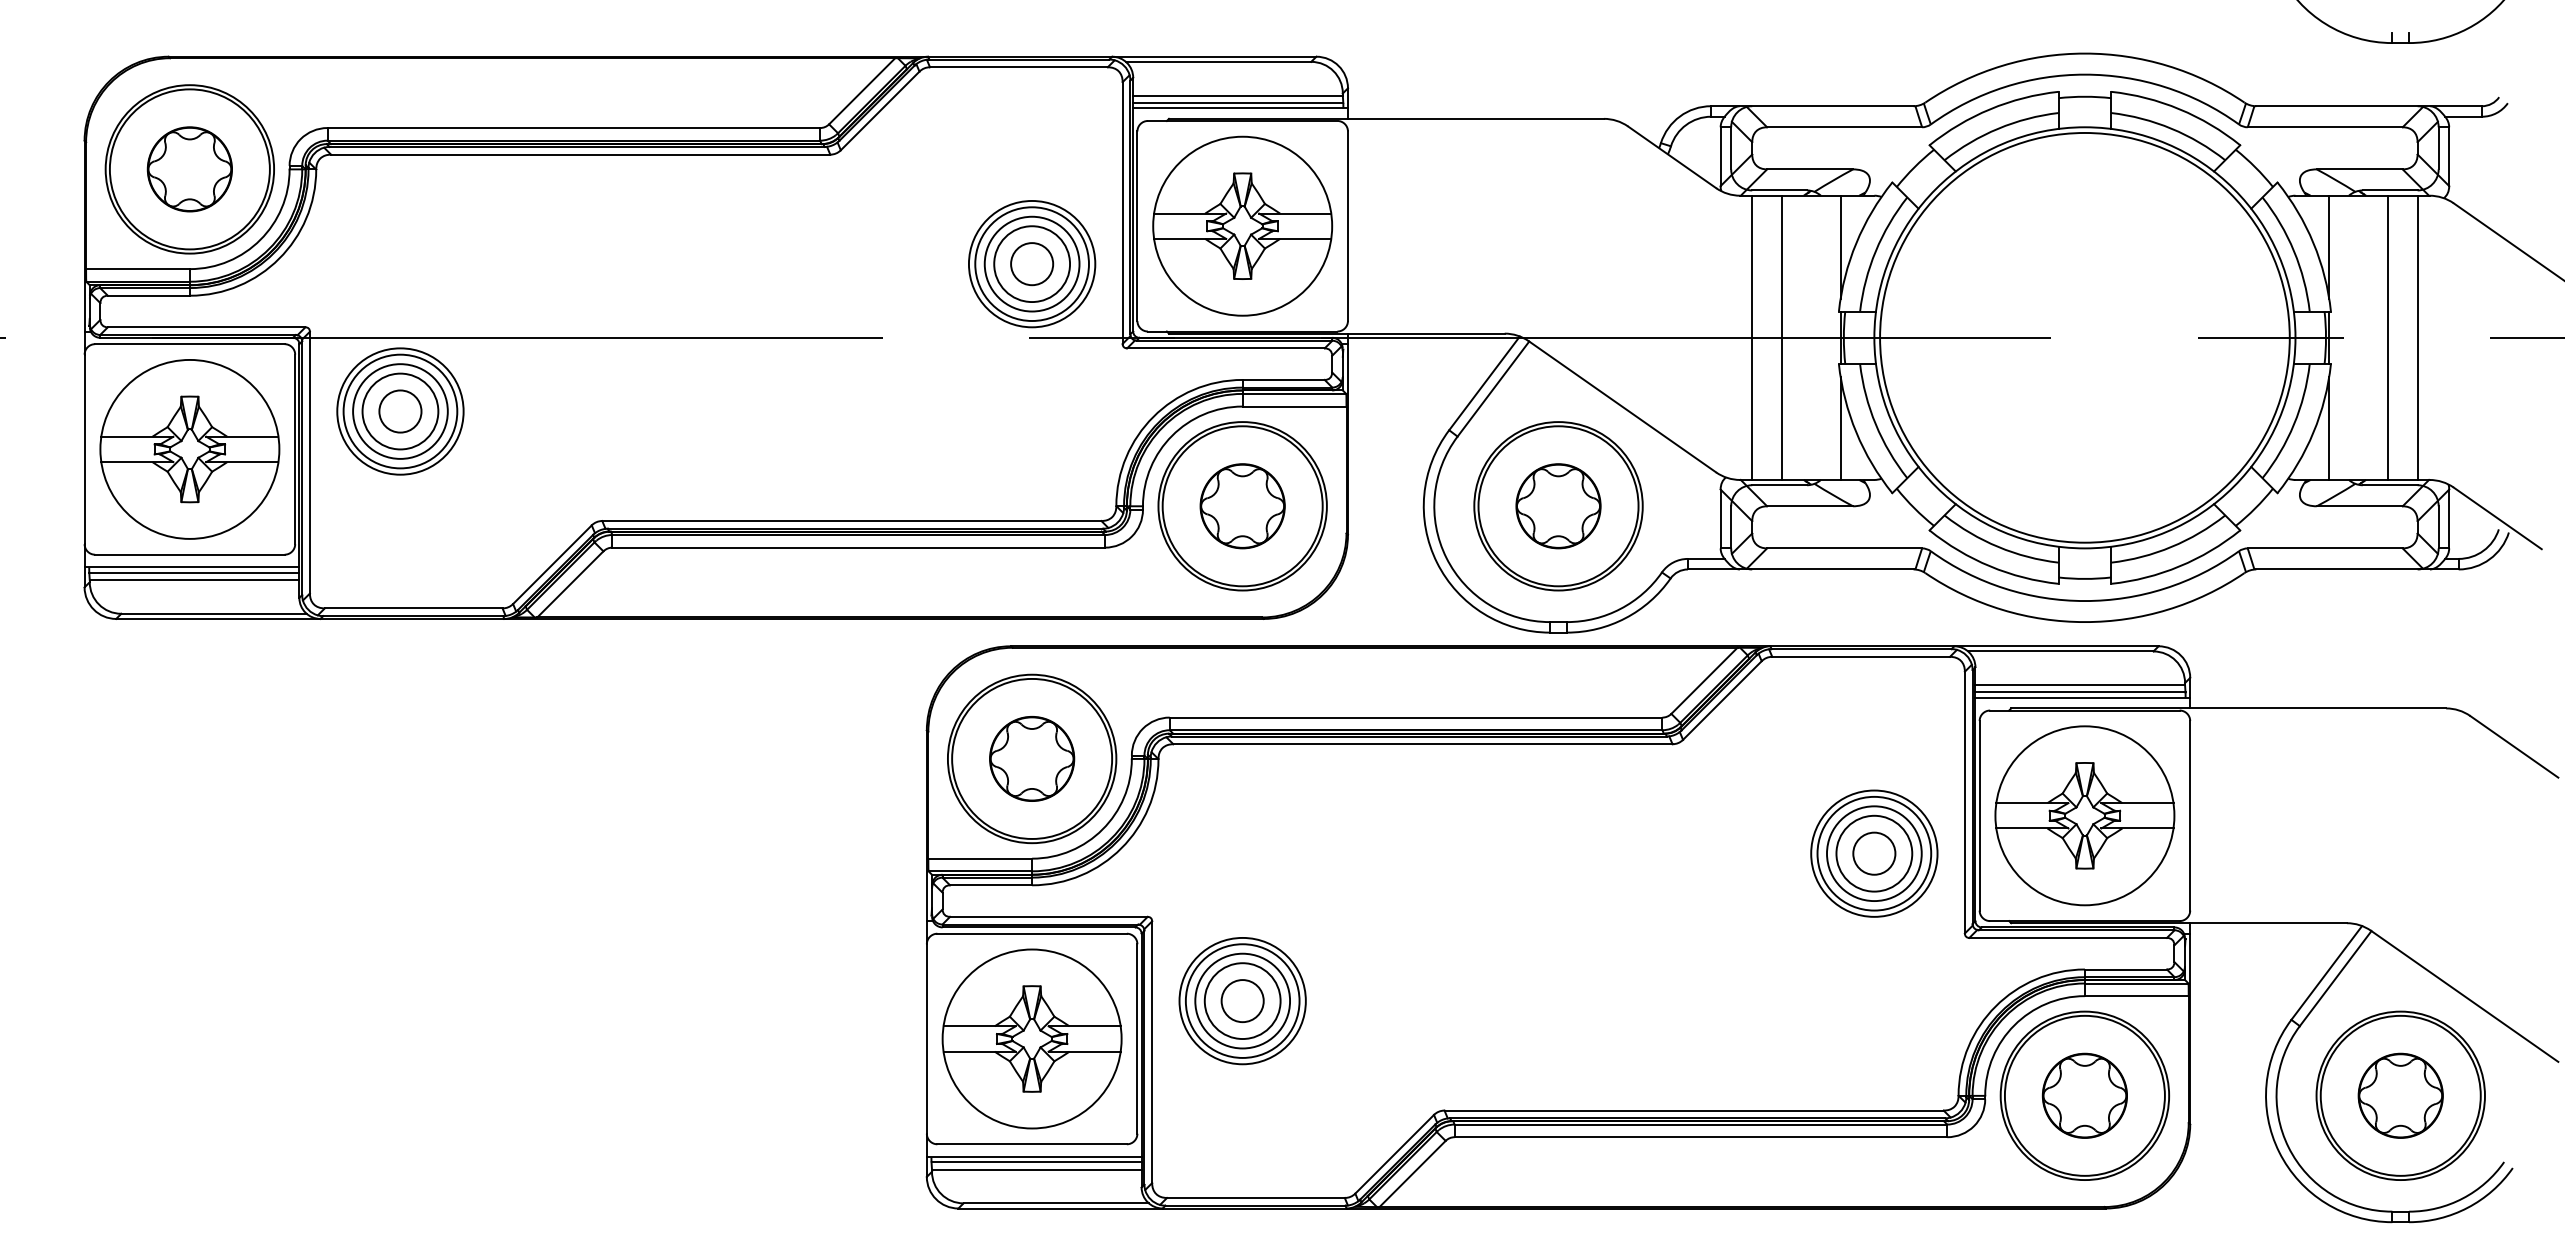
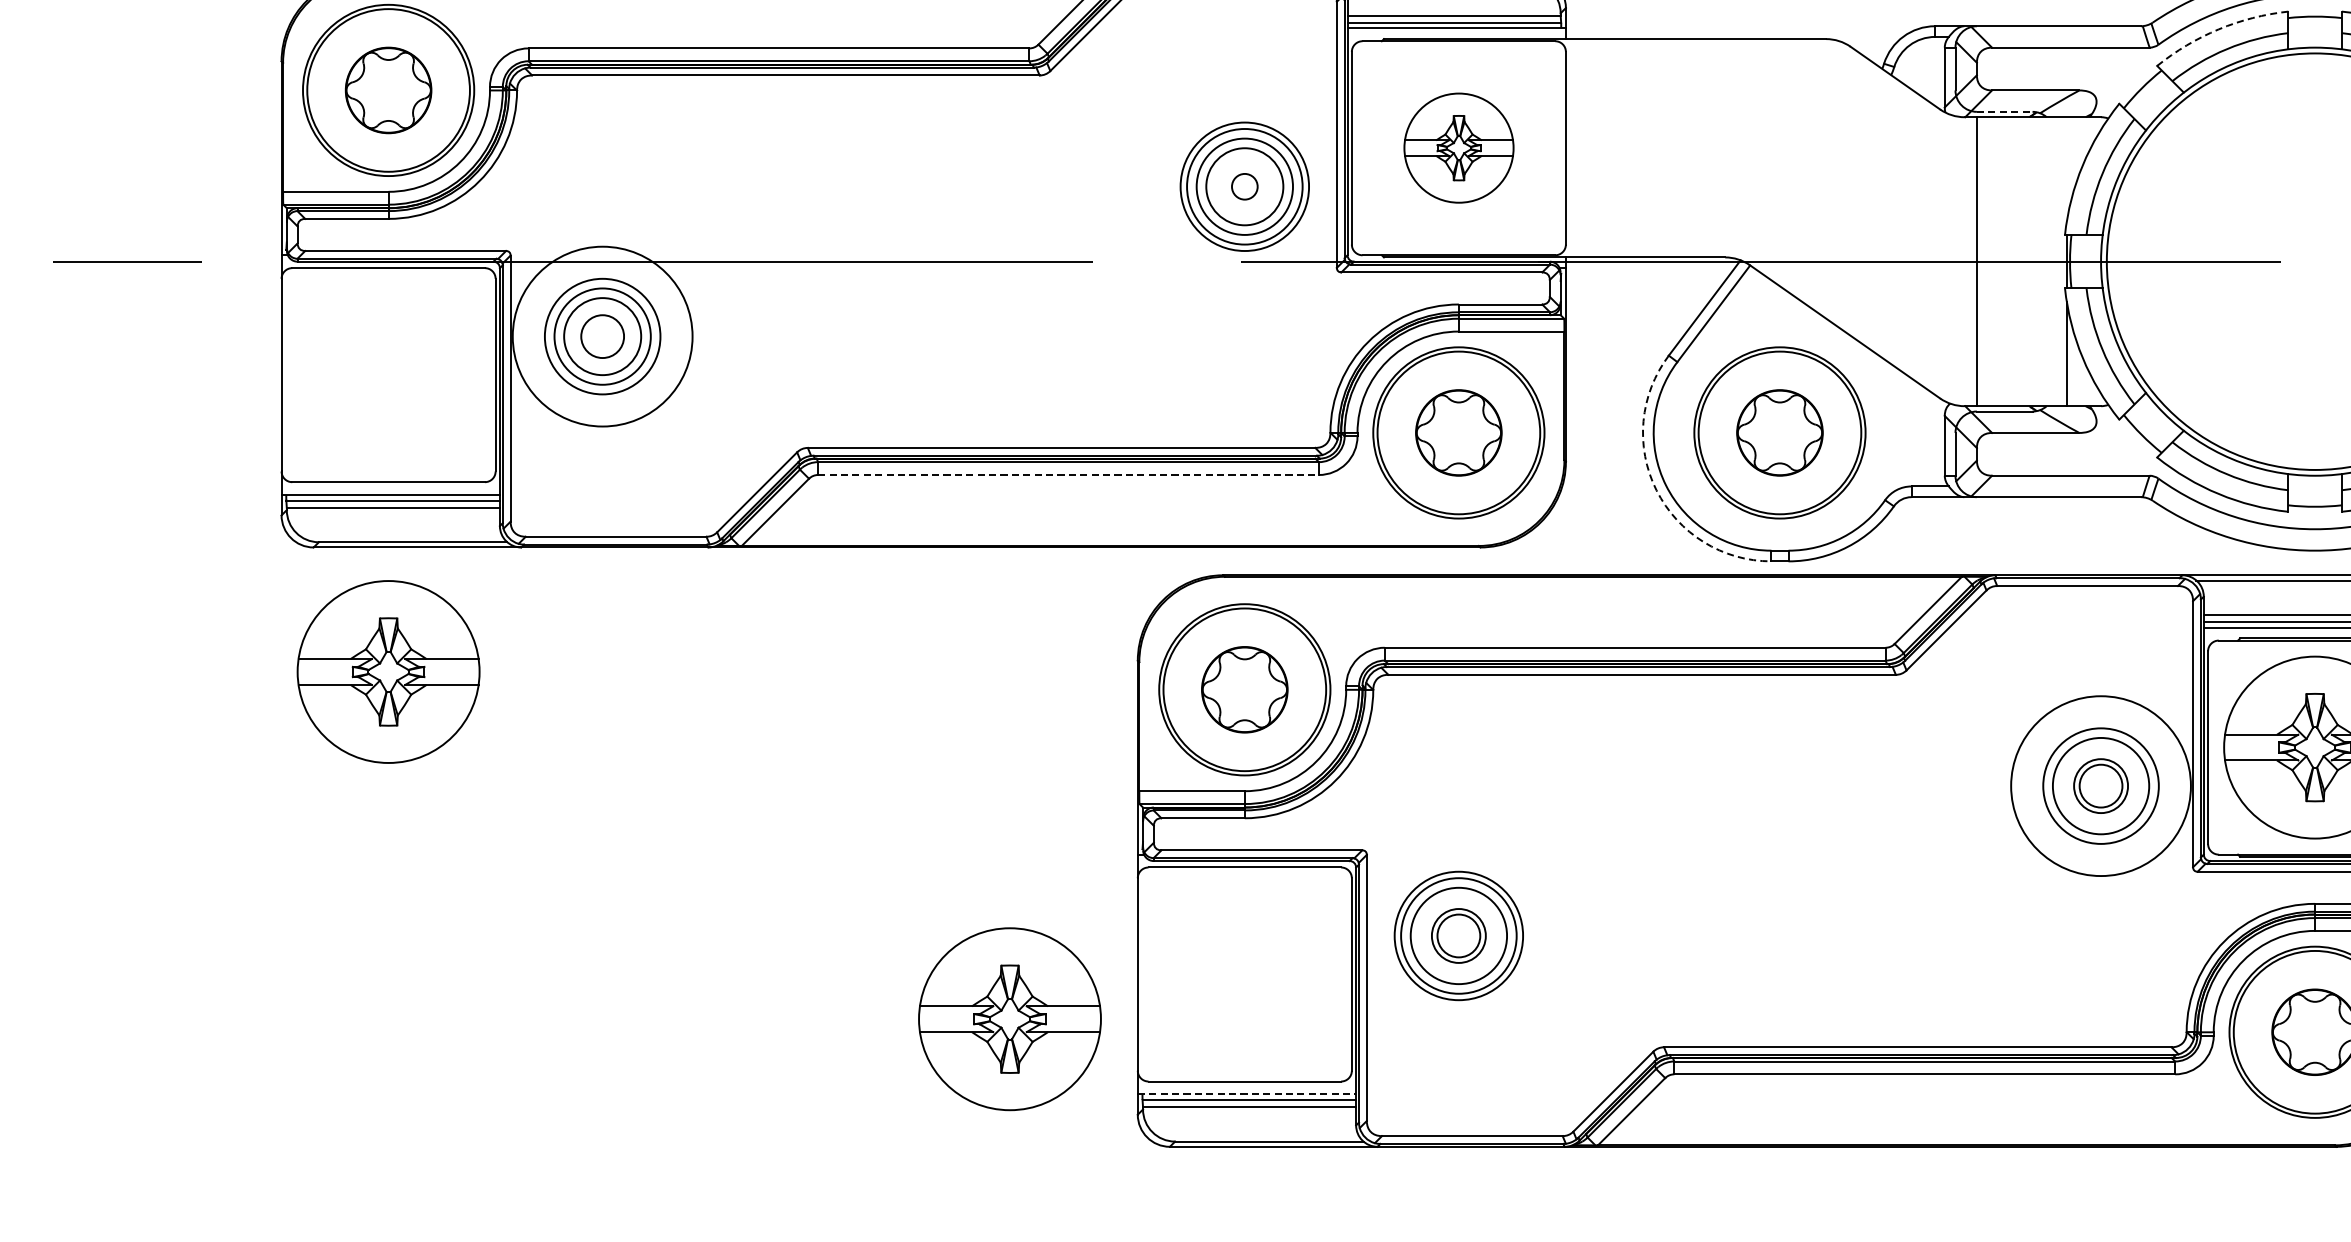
arc: (1990, 109) -> (2219, 29), solid -> dashed
line: (1780, 190) -> (2005, 111), solid -> dashed
part: (1242, 225) -> (1458, 147), size x0.6
line: (1840, 246) -> (2066, 168), removed
circle: (1032, 264) -> (1245, 187), size x0.6
line: (1781, 337) -> (2006, 261), removed
circle: (400, 411) -> (602, 336), size x1.4
part: (189, 449) -> (388, 672), moved
line: (859, 547) -> (1069, 474), solid -> dashed
arc: (1437, 562) -> (1656, 490), solid -> dashed
circle: (1874, 853) -> (2101, 785), size x0.7
circle: (1874, 853) -> (2101, 785), size x1.4
circle: (1242, 1001) -> (1458, 936), size x0.7
part: (1031, 1038) -> (1009, 1018), moved
line: (1034, 1156) -> (1247, 1093), solid -> dashed

